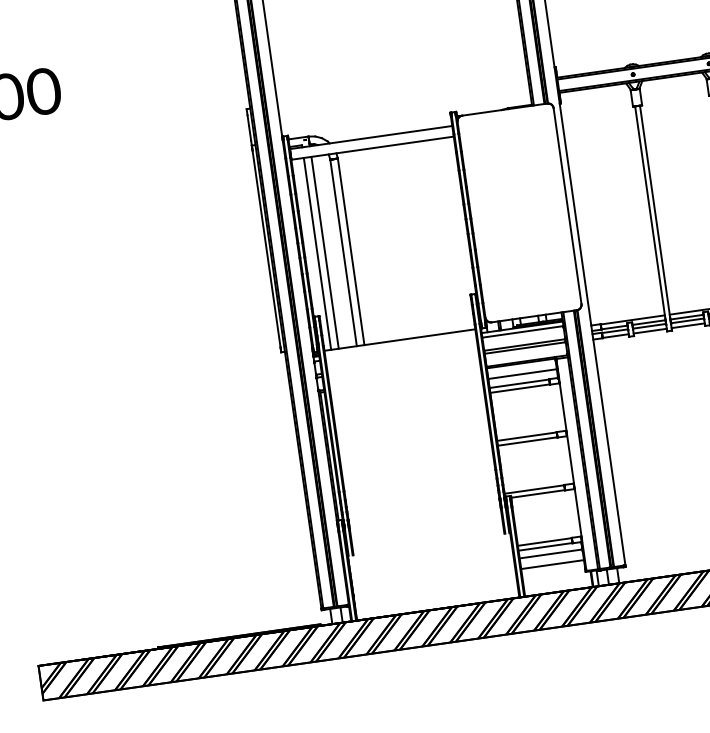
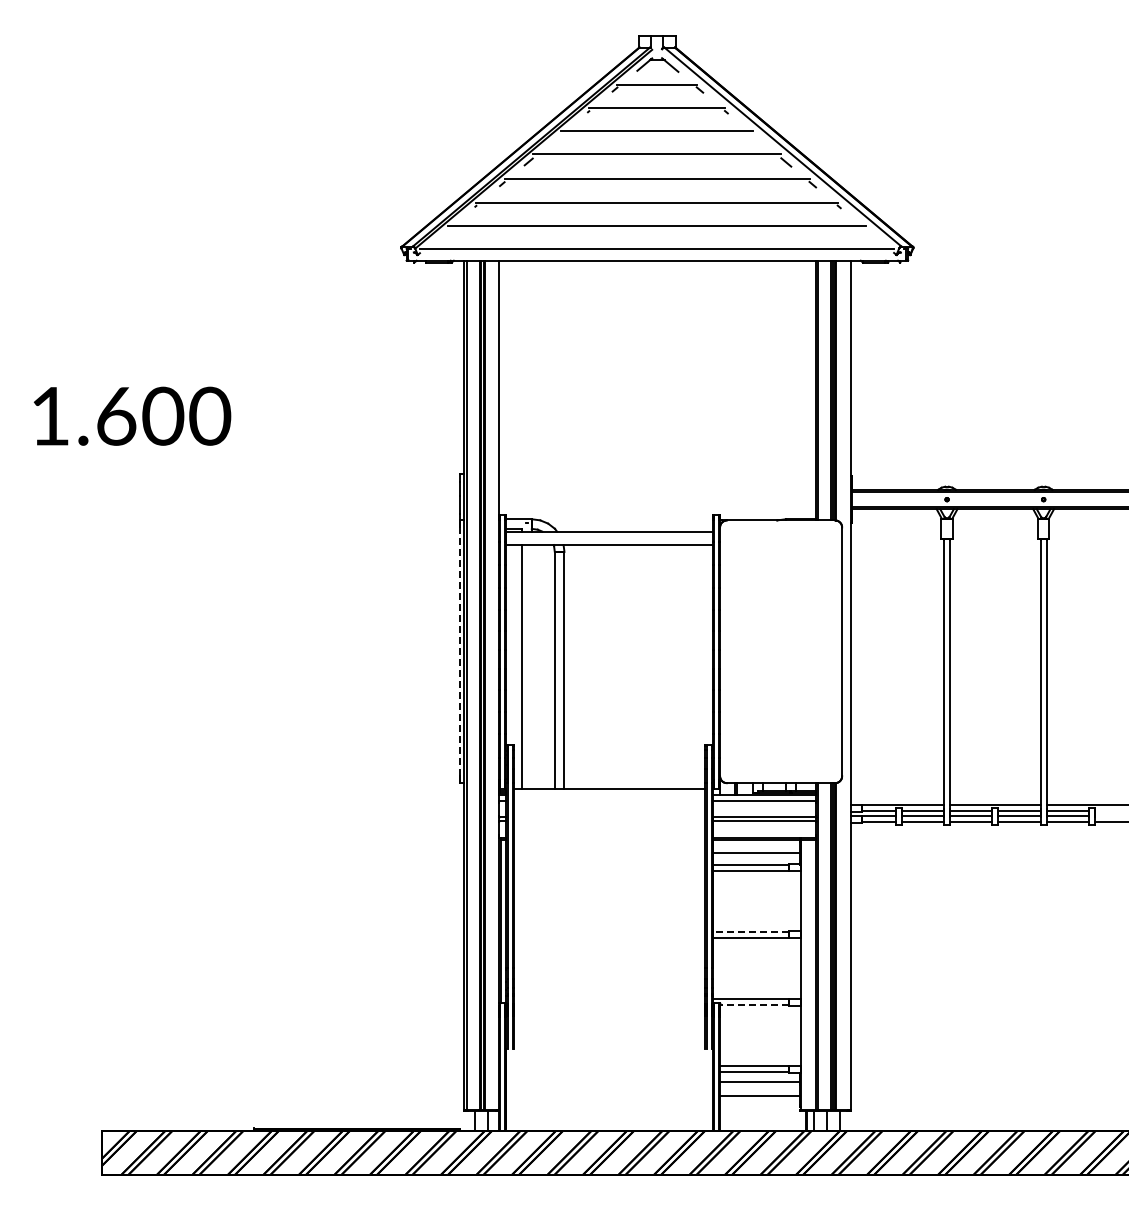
line: (266, 249) -> (459, 652), solid -> dashed
line: (324, 252) -> (531, 666), removed
line: (526, 436) -> (750, 931), solid -> dashed
line: (537, 494) -> (753, 1005), solid -> dashed

